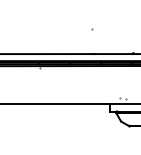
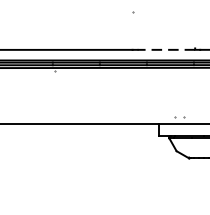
line: (113, 54) -> (165, 50), solid -> dashed

